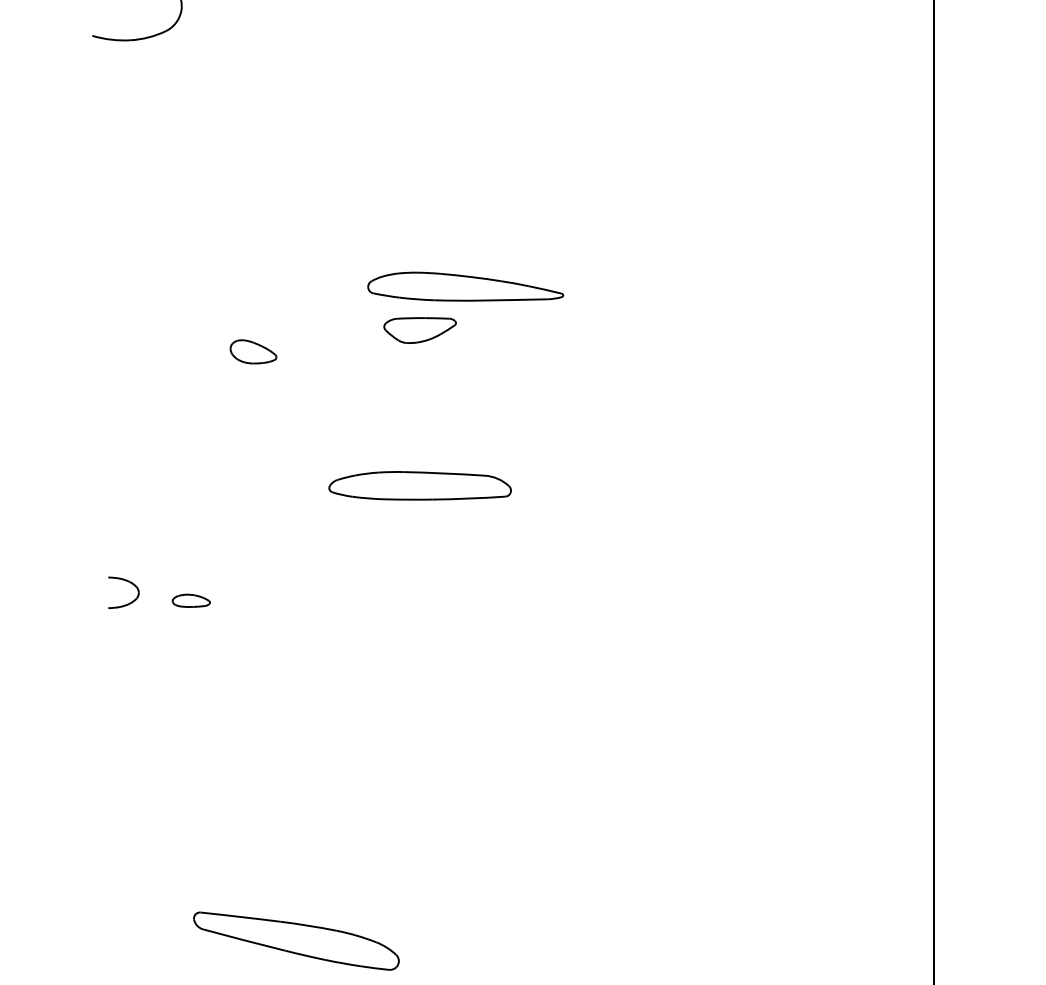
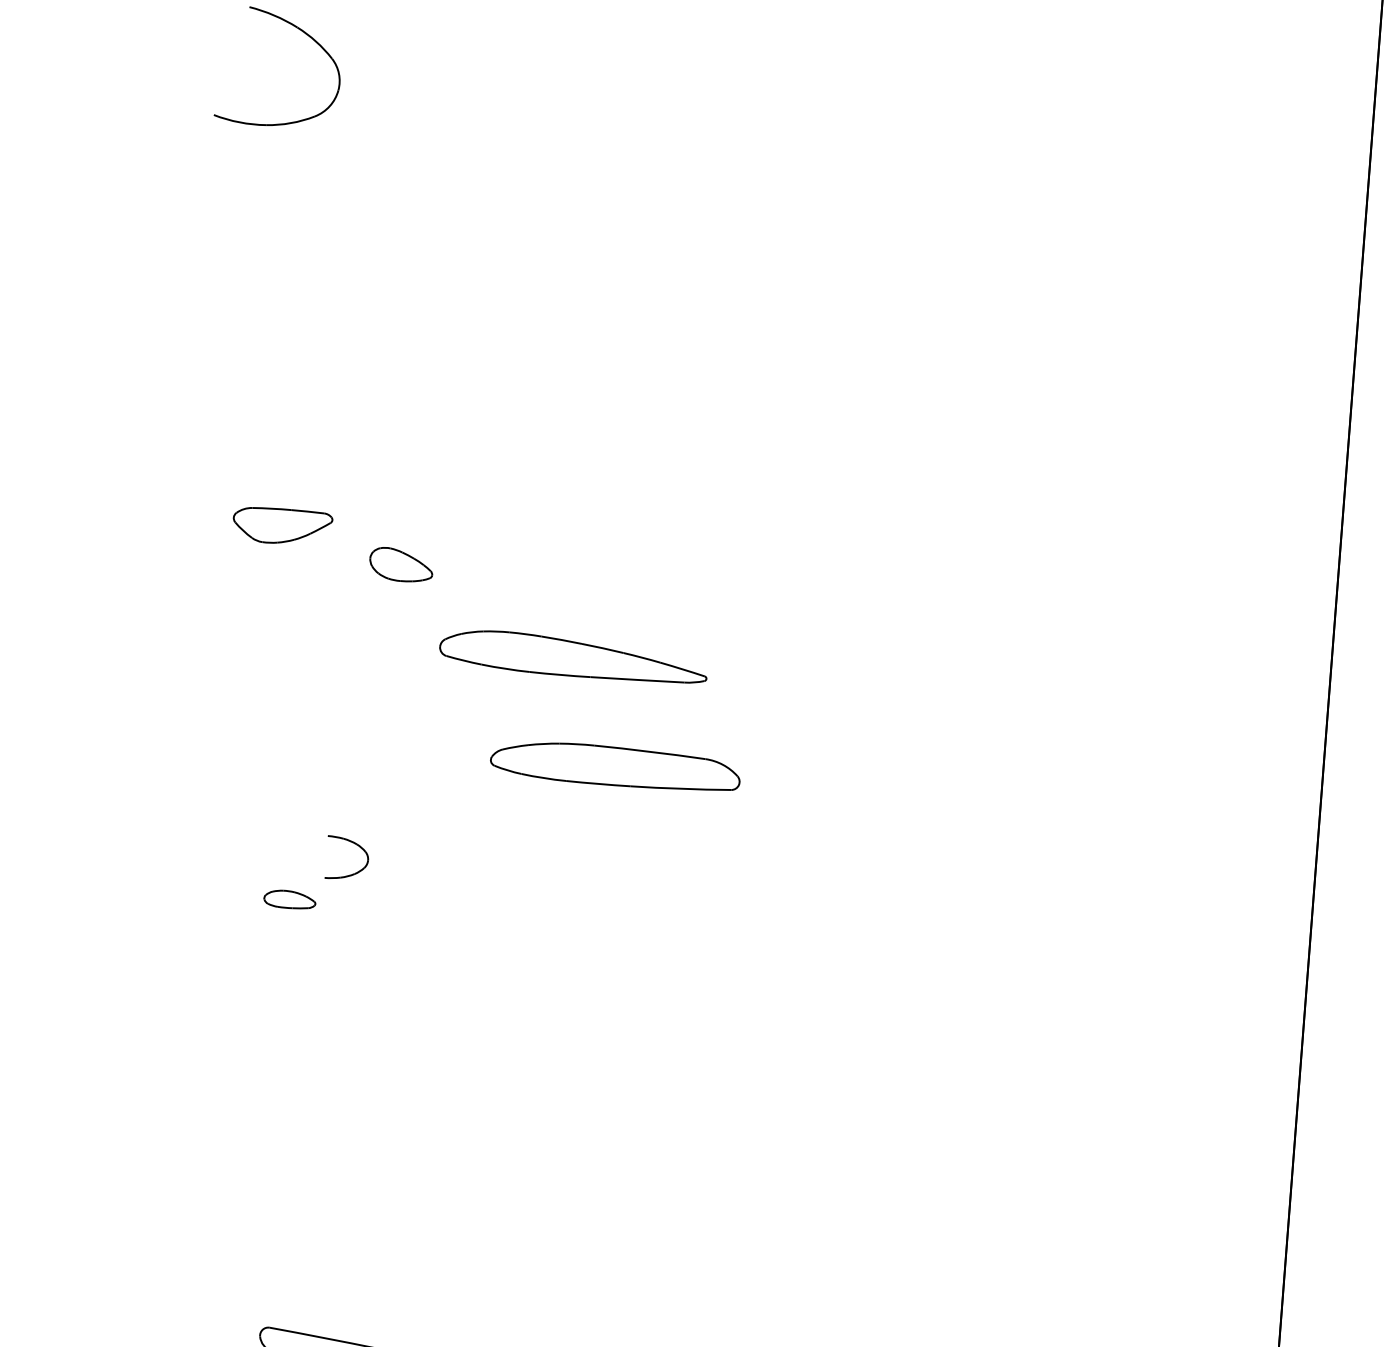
part: (465, 286) -> (573, 656), moved
part: (419, 330) -> (281, 526), moved
part: (125, 581) -> (351, 843), moved

